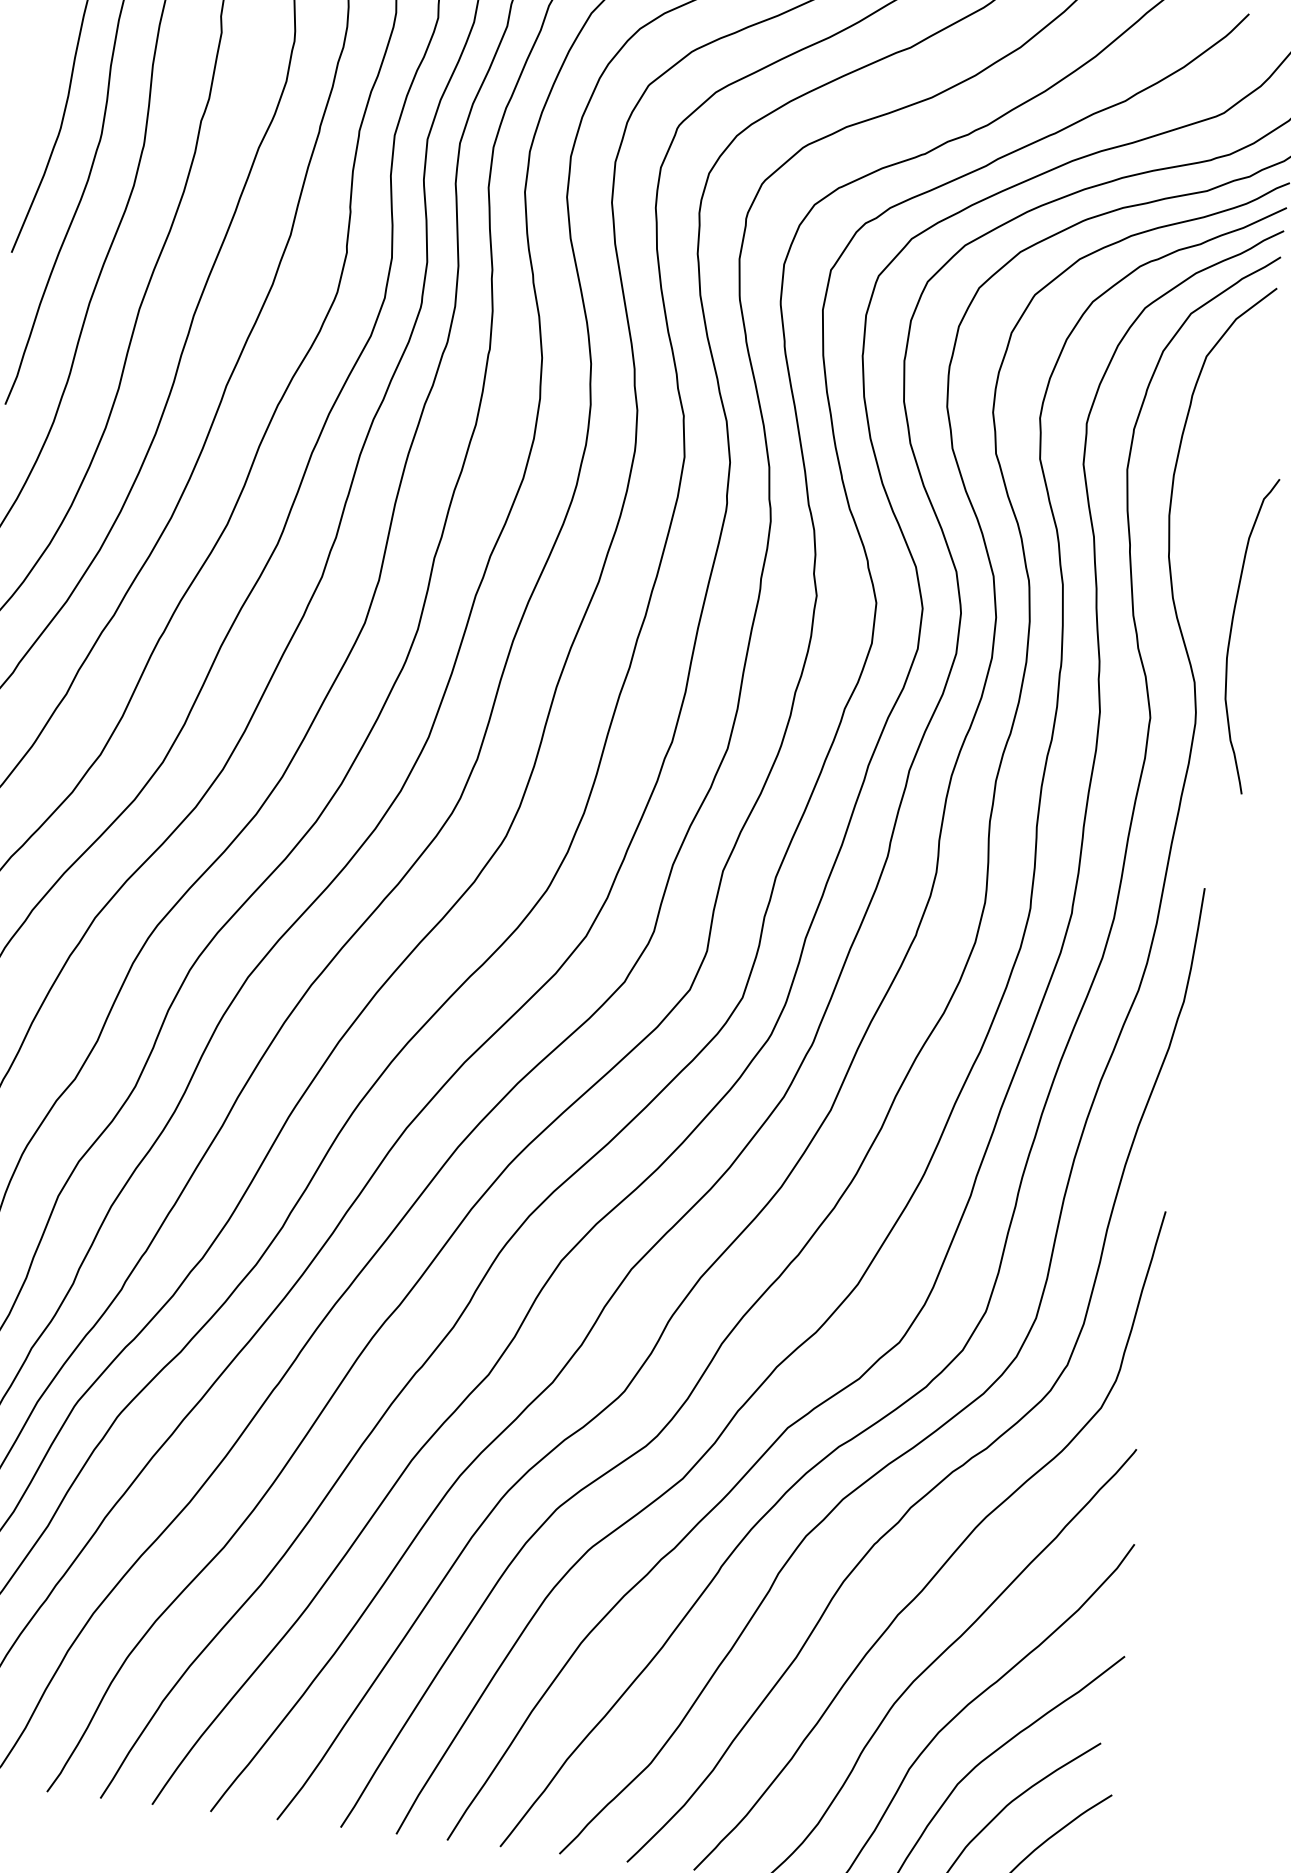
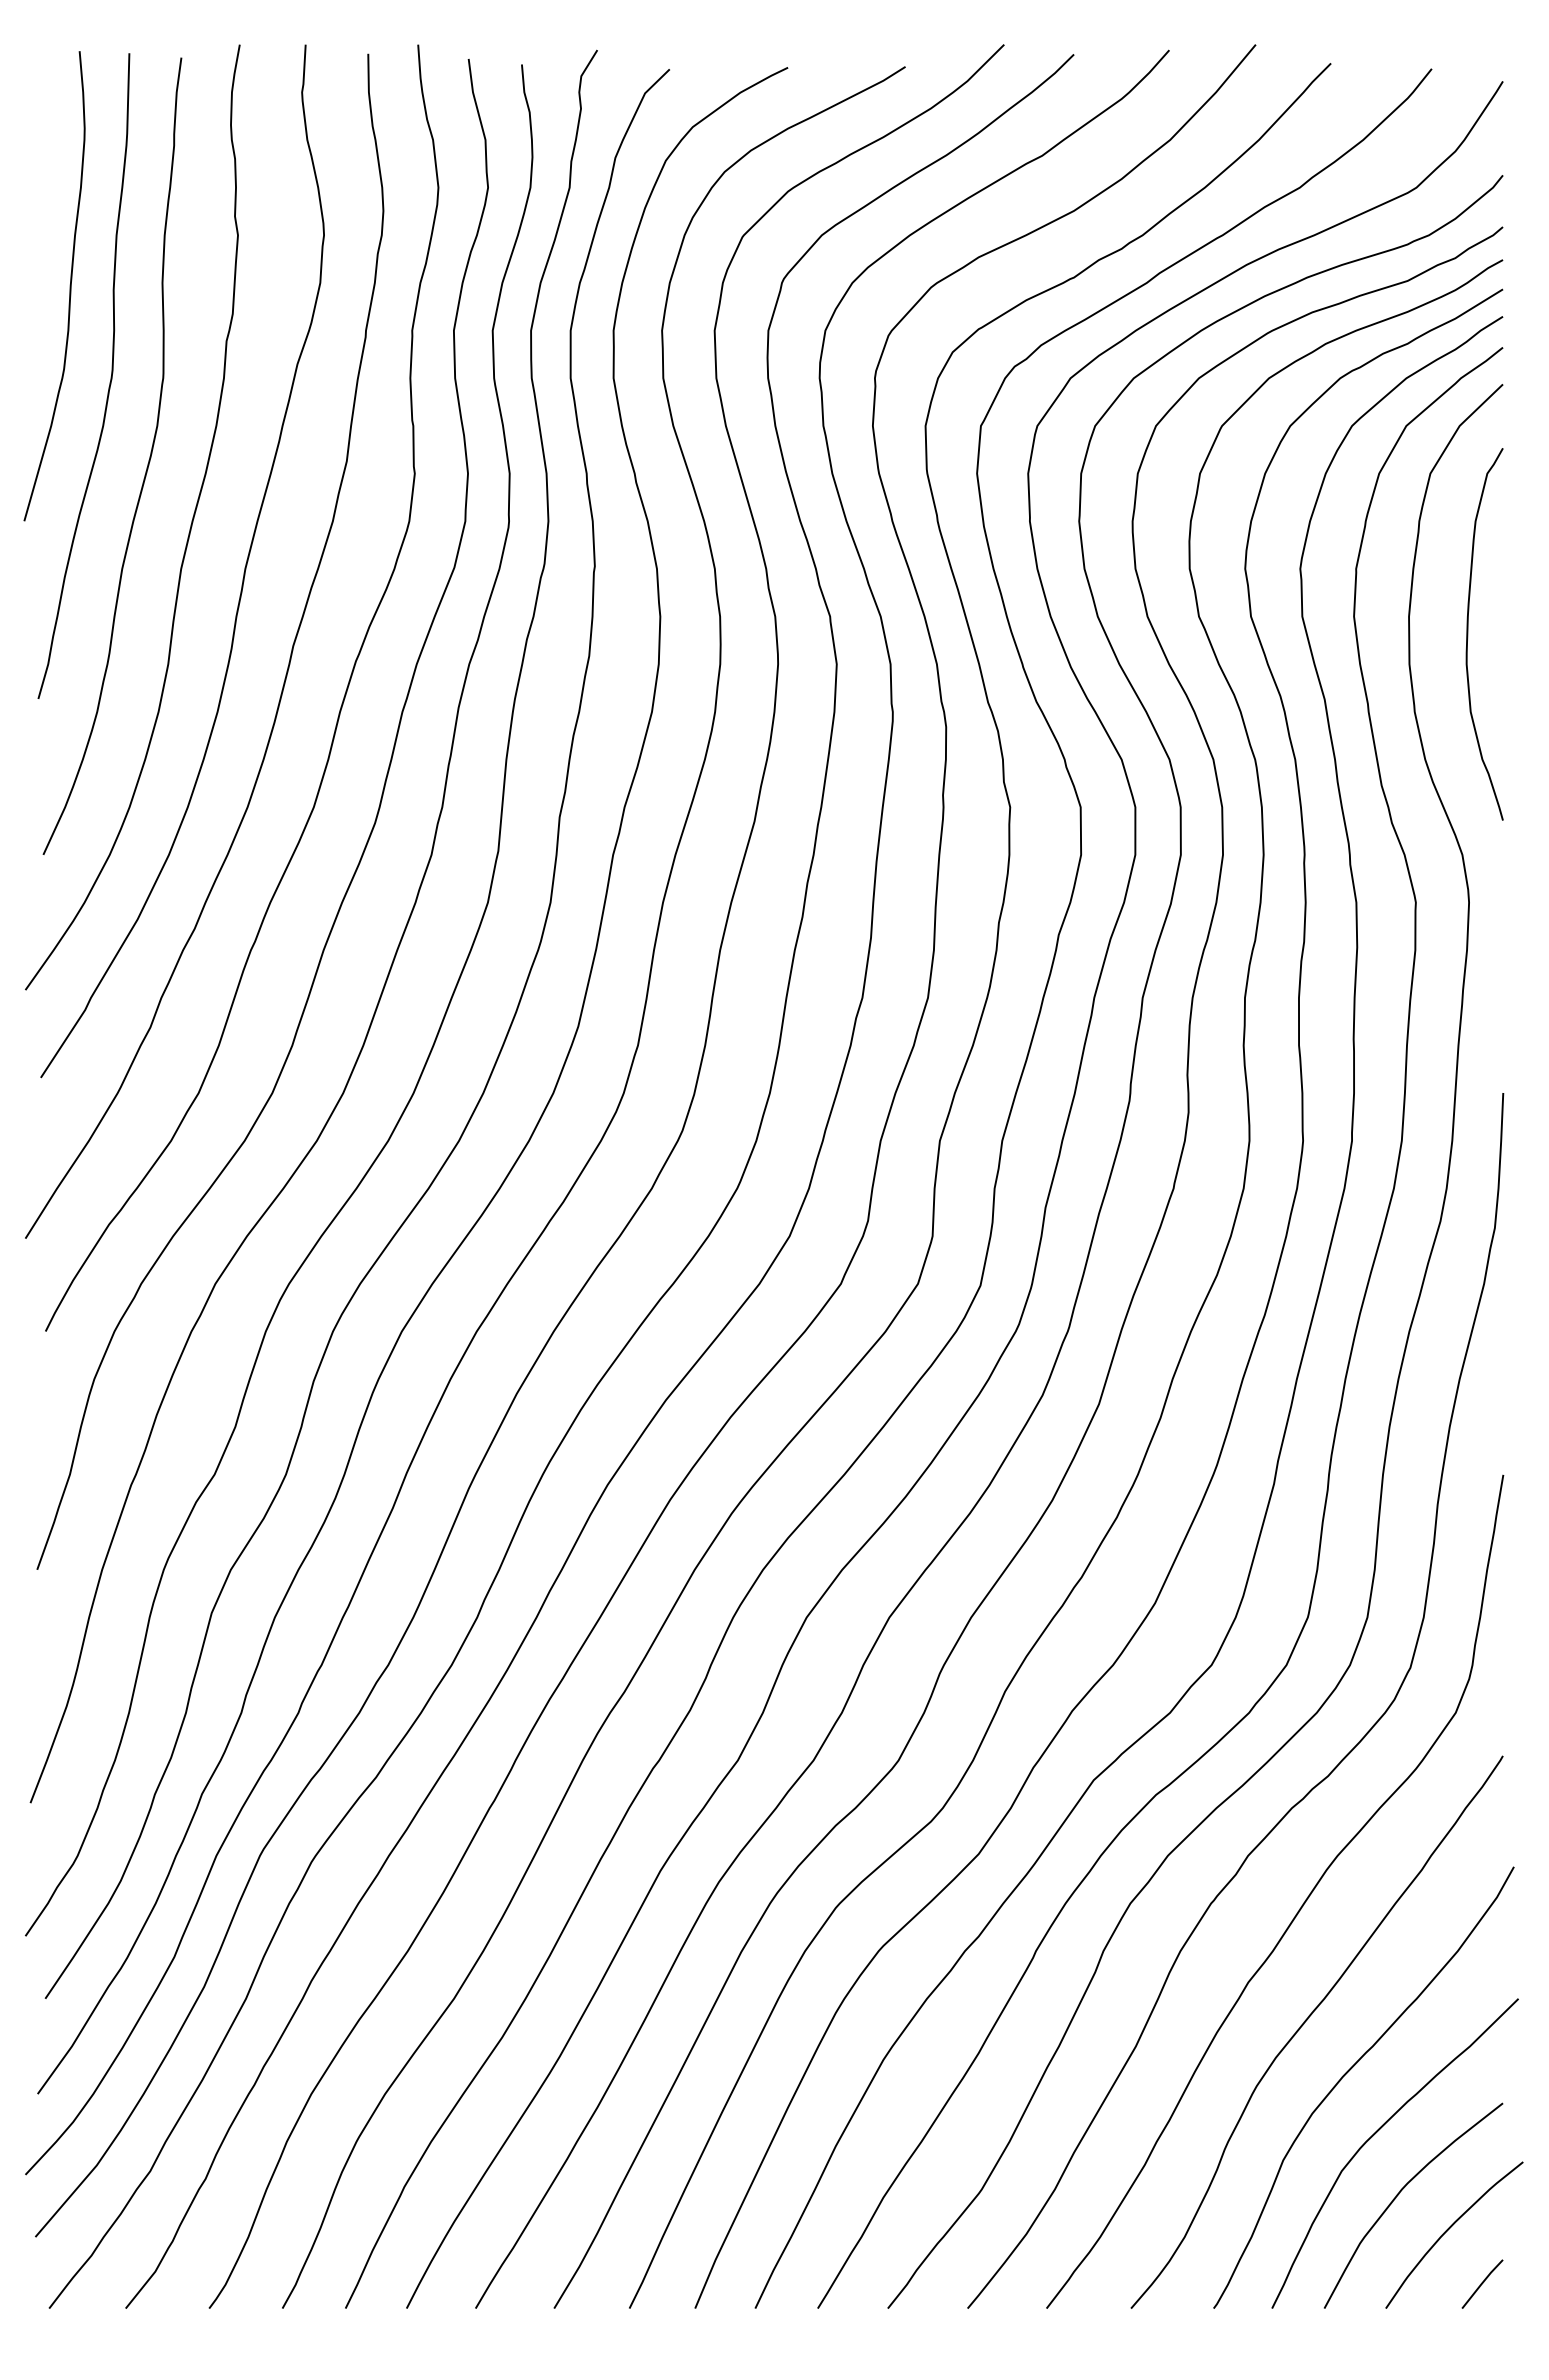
curve: (1231, 633) -> (1468, 634), moved

